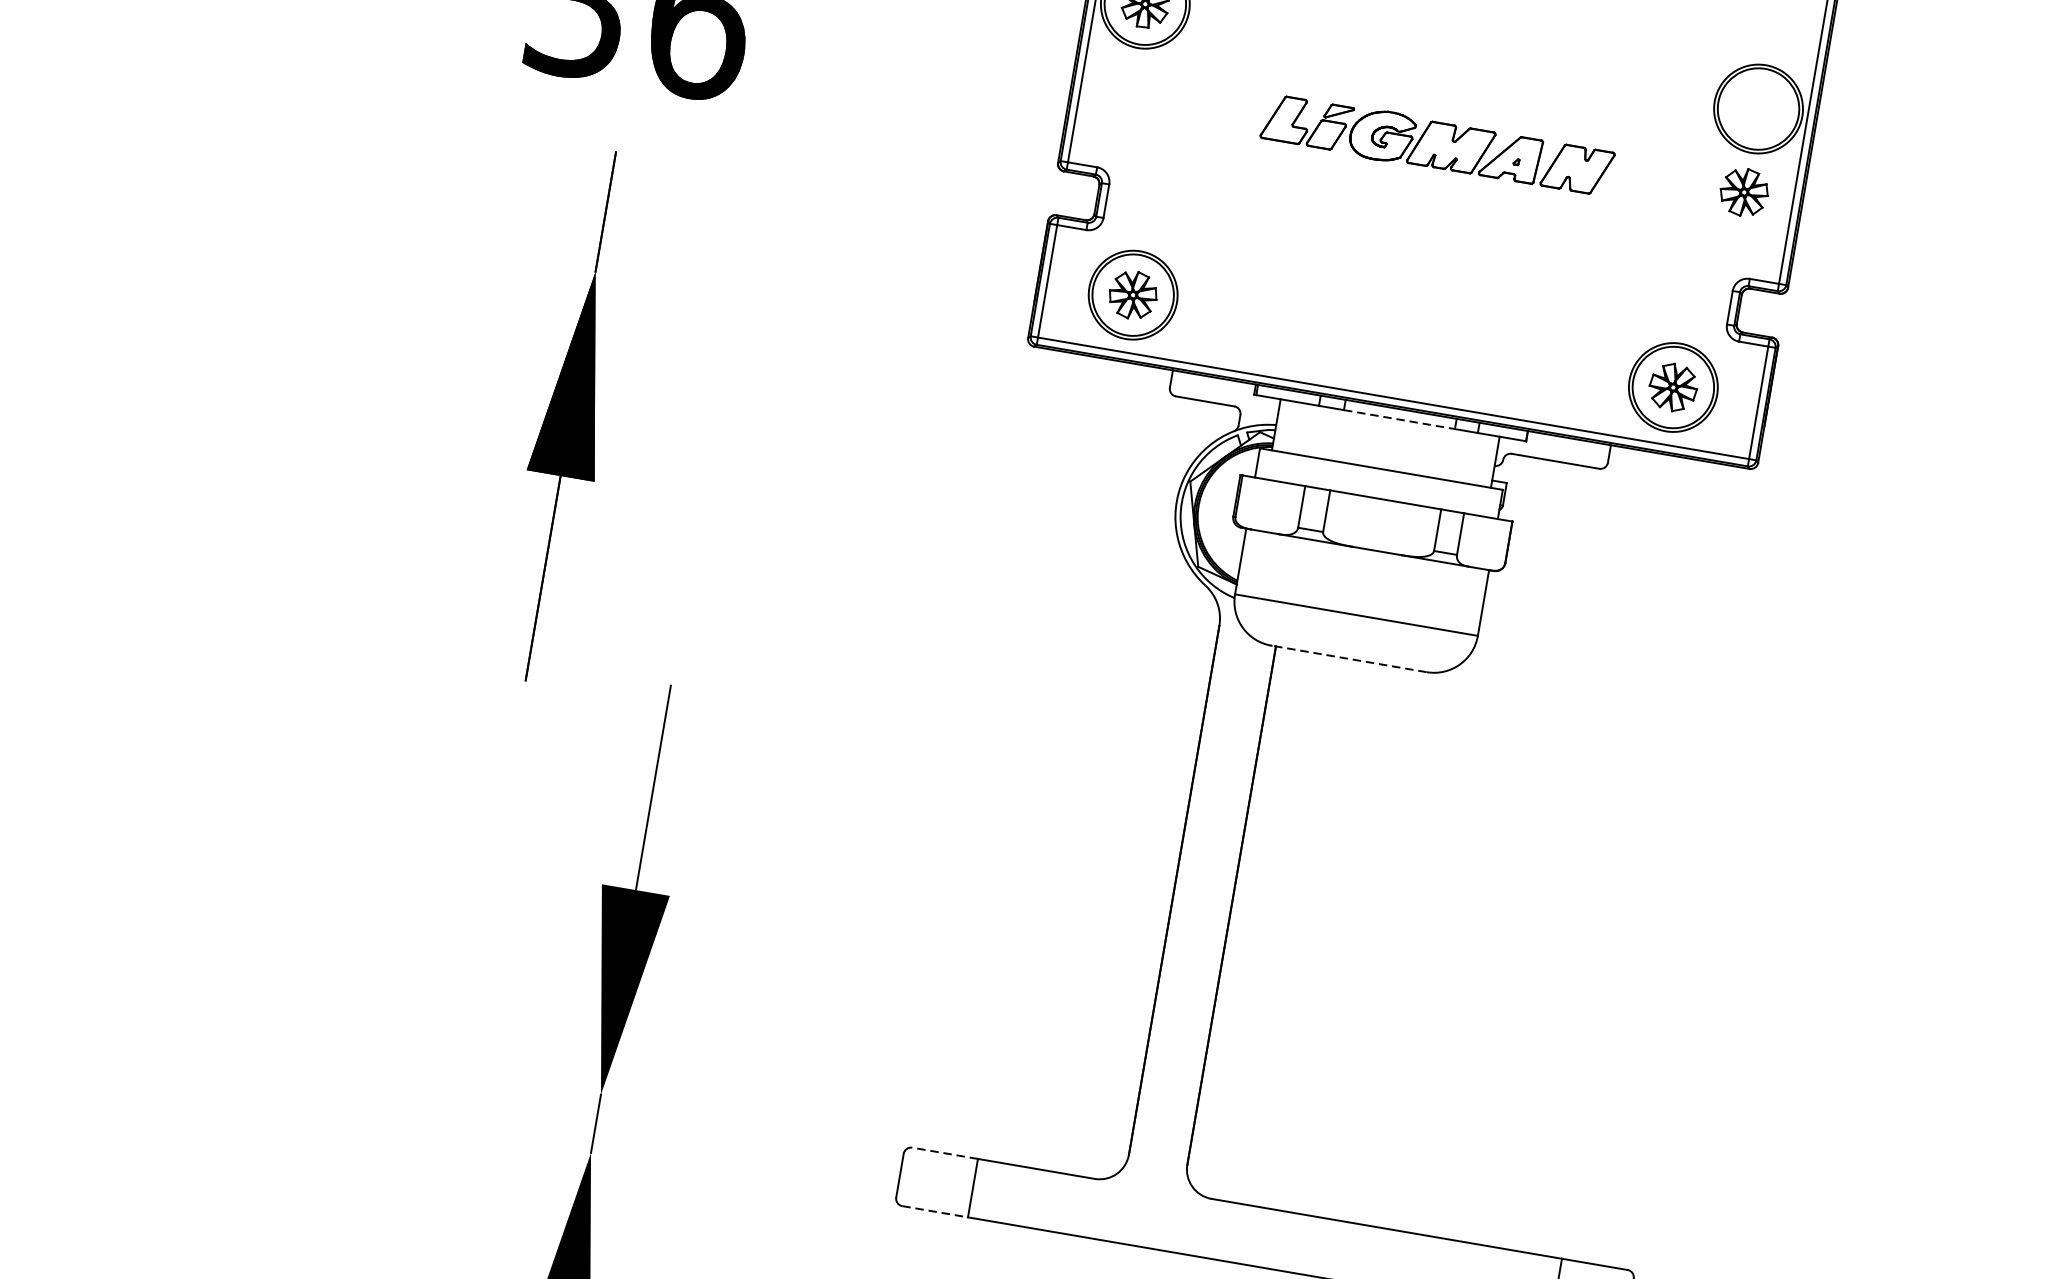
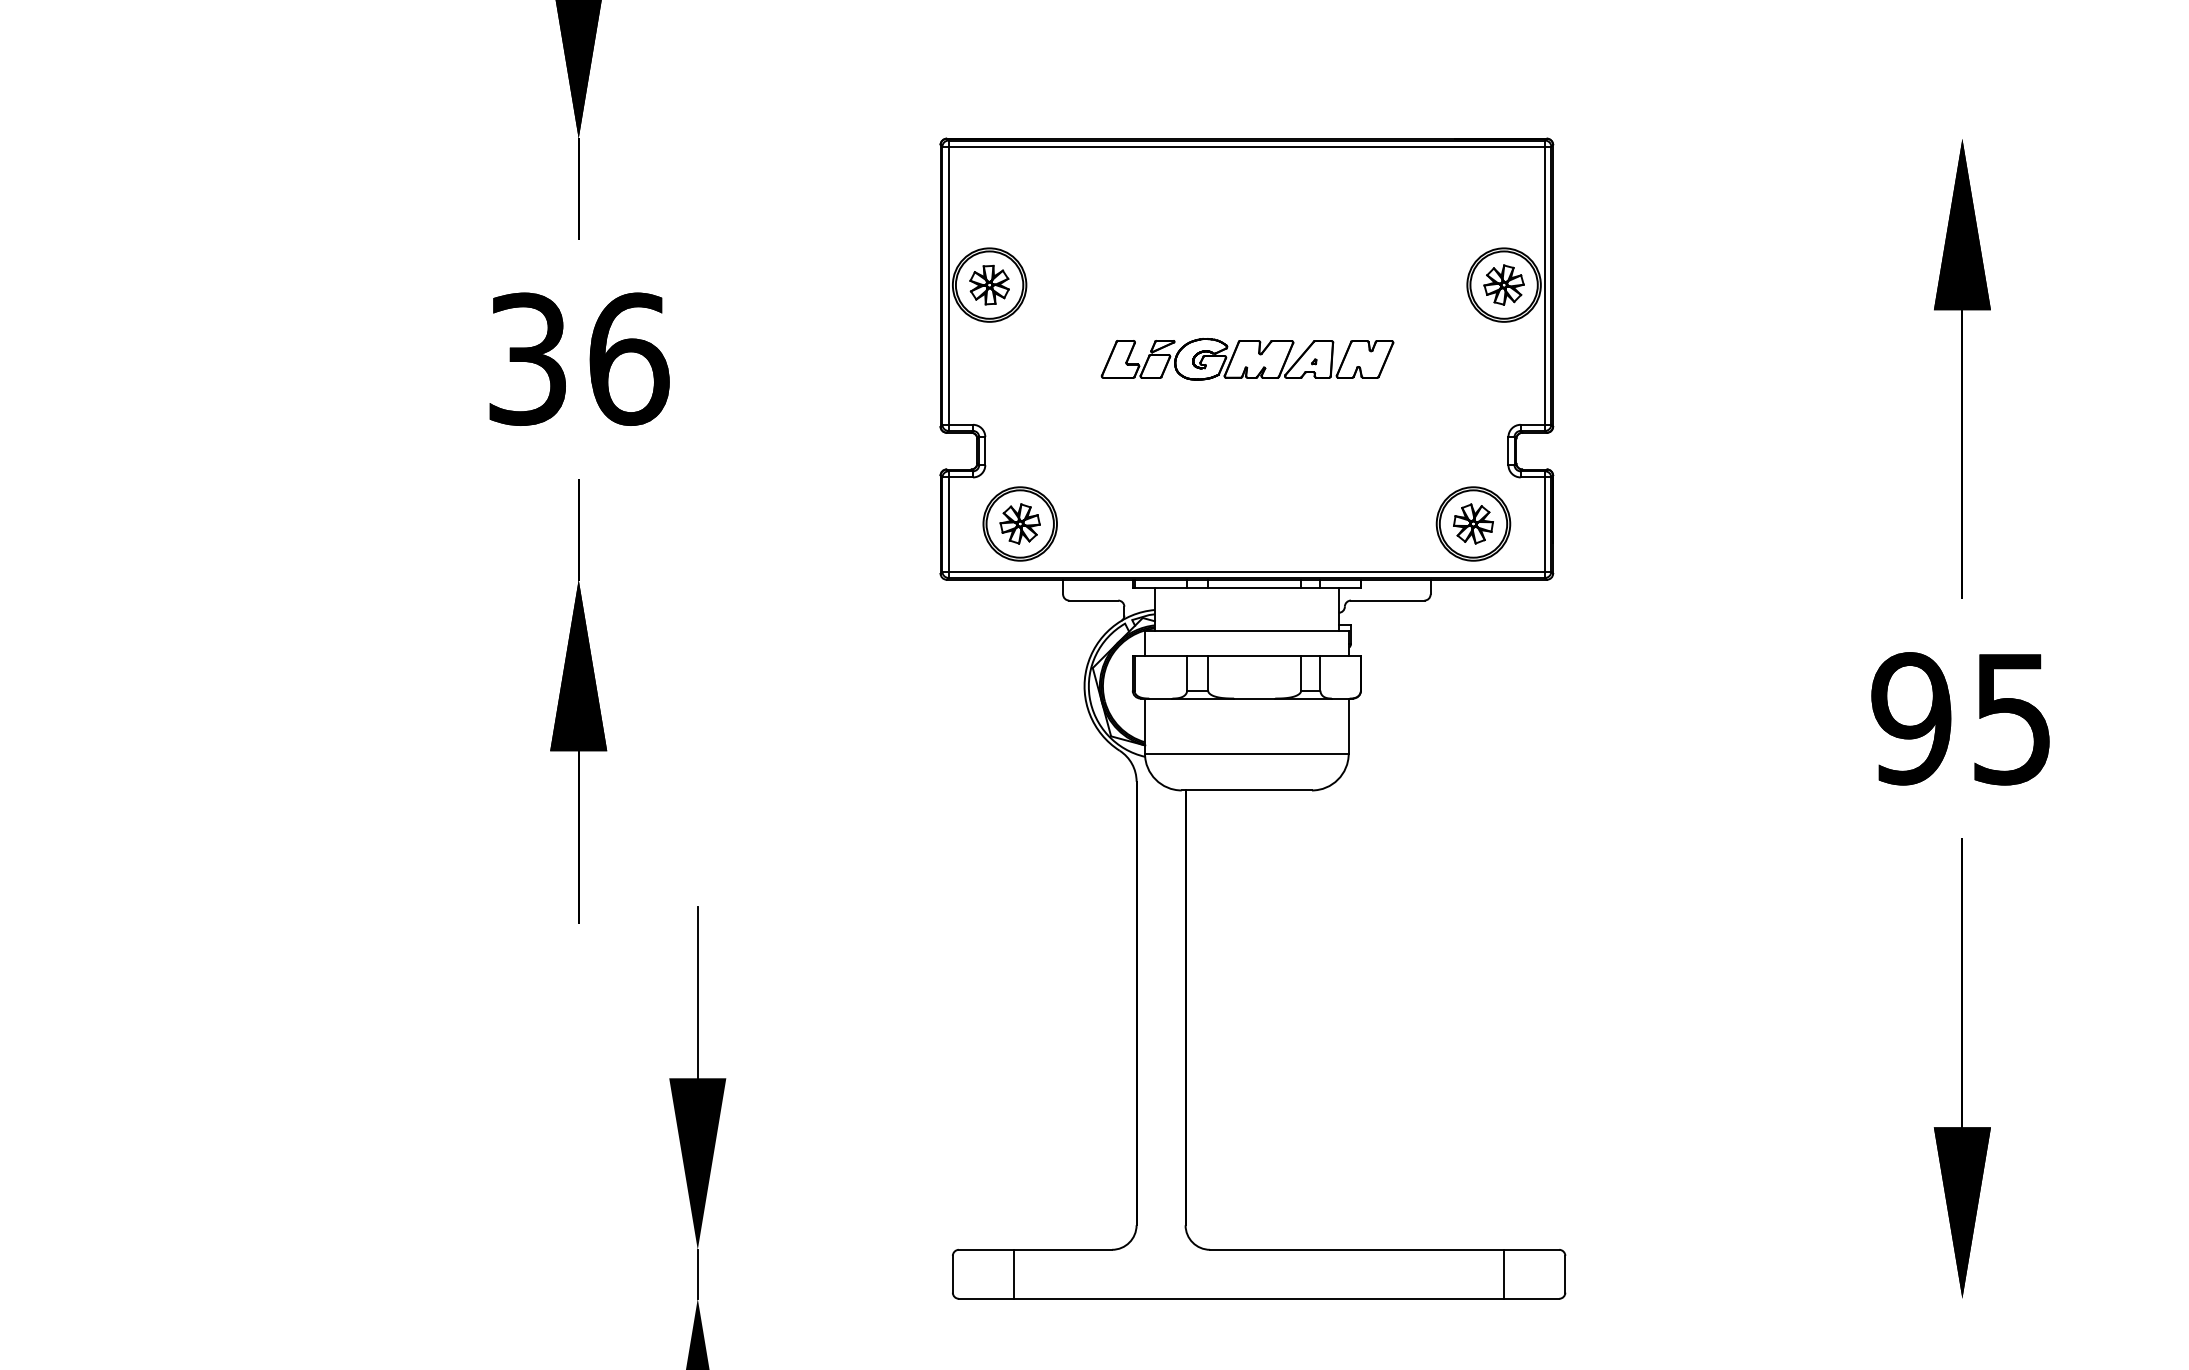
part: (1743, 191) -> (1503, 284), moved
line: (1399, 419) -> (1254, 588), dashed -> solid
line: (1348, 658) -> (1246, 790), dashed -> solid
line: (945, 1152) -> (986, 1249), dashed -> solid
line: (935, 1211) -> (986, 1298), dashed -> solid

